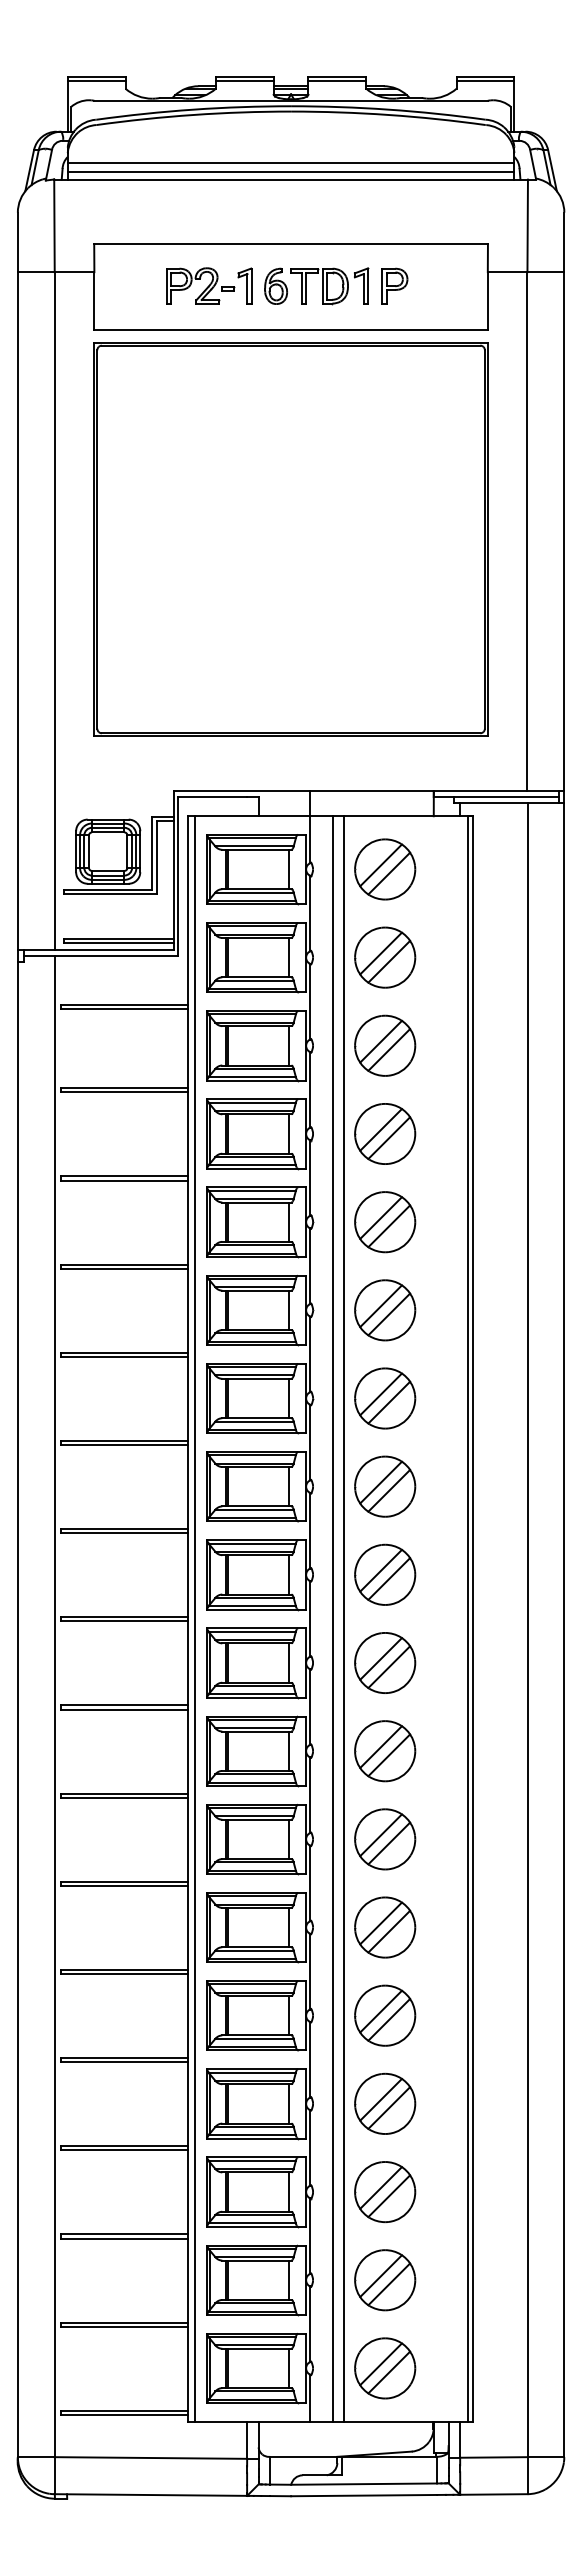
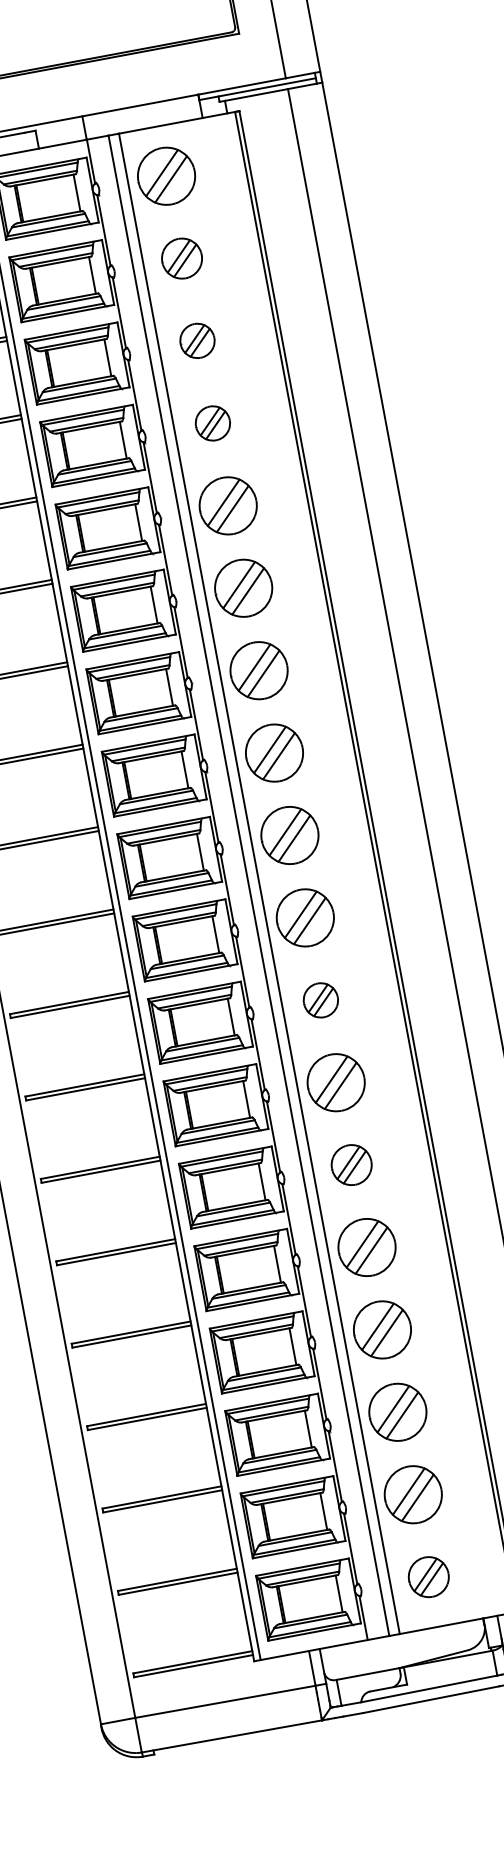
part: (385, 957) -> (182, 258), size x0.7
part: (385, 1045) -> (197, 340), size x0.6
part: (385, 1133) -> (213, 422), size x0.6
part: (385, 1751) -> (321, 1000), size x0.6
part: (385, 1927) -> (351, 1165), size x0.7
part: (385, 2368) -> (429, 1577), size x0.7

